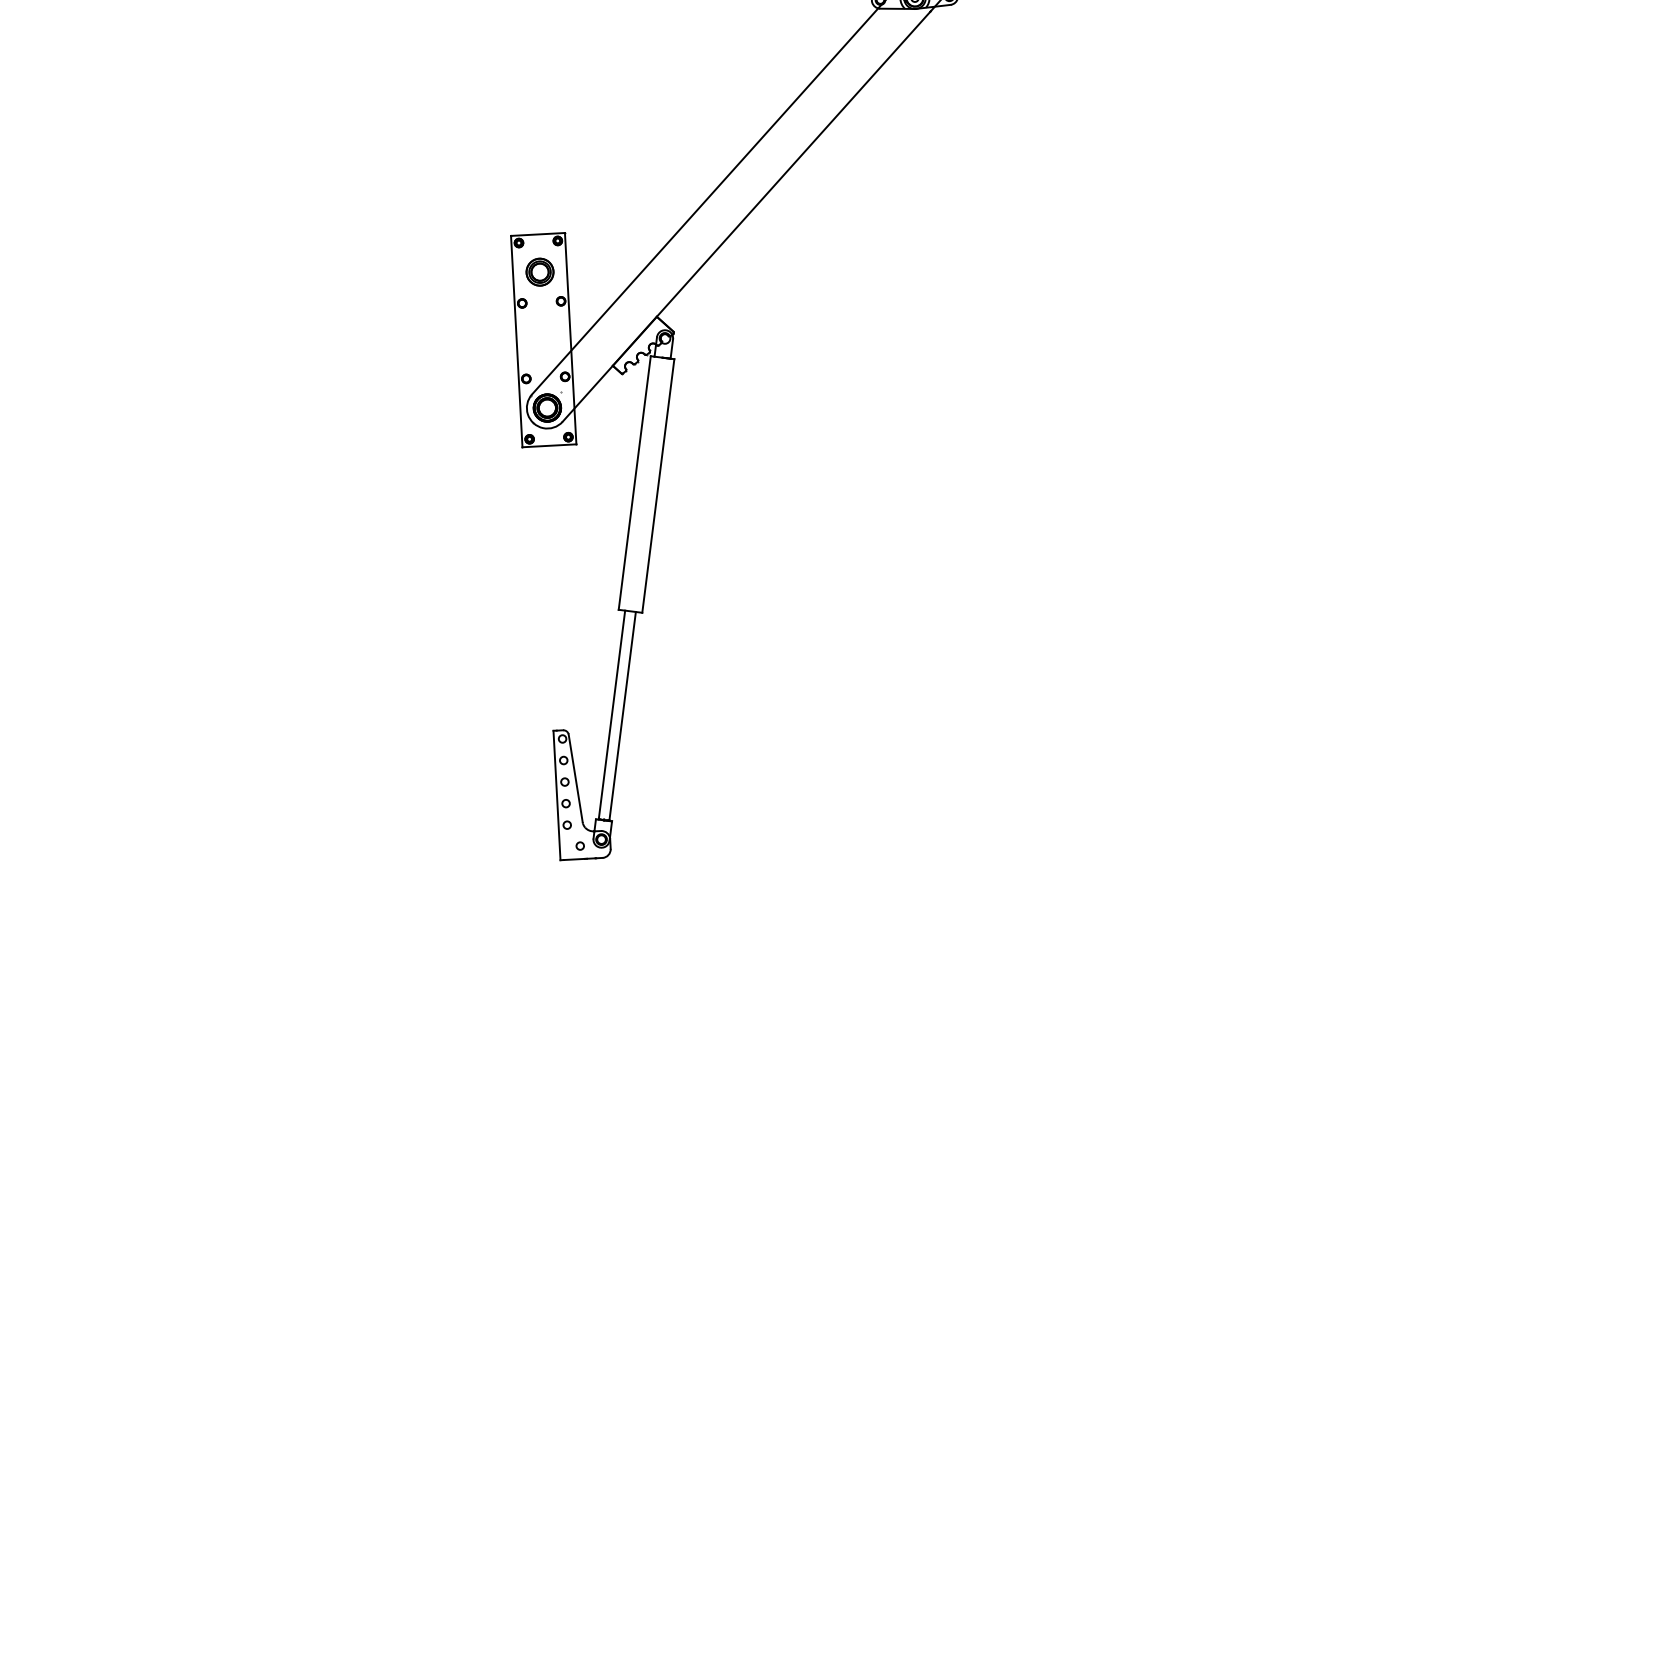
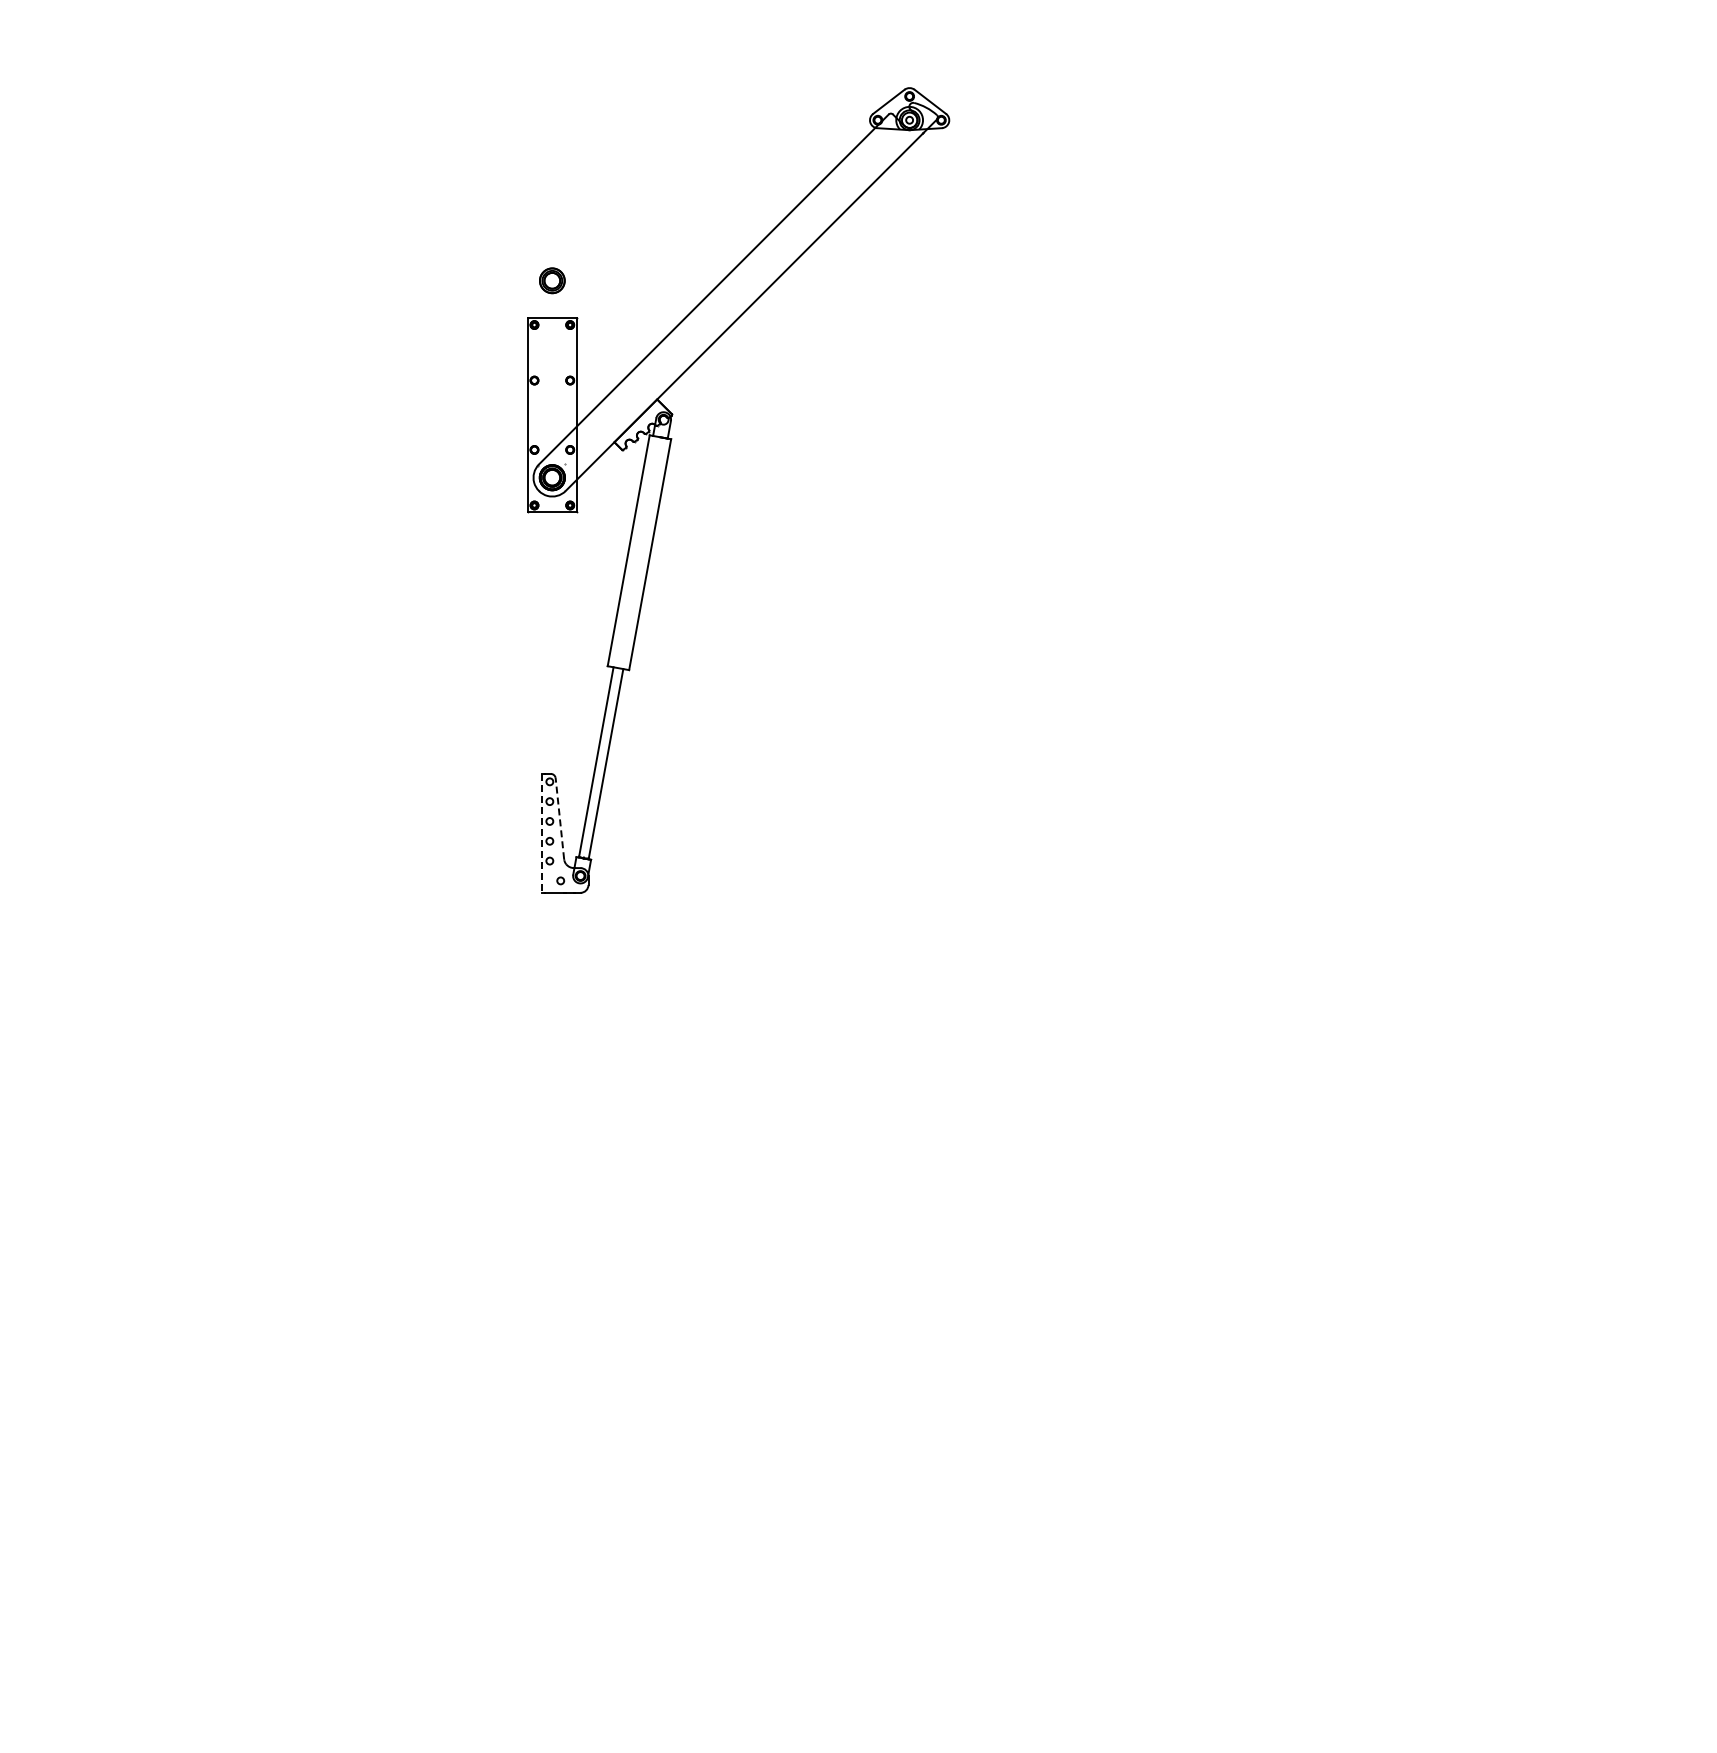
part: (540, 271) -> (552, 280), moved
line: (575, 778) -> (559, 818), solid -> dashed
line: (556, 795) -> (541, 833), solid -> dashed

